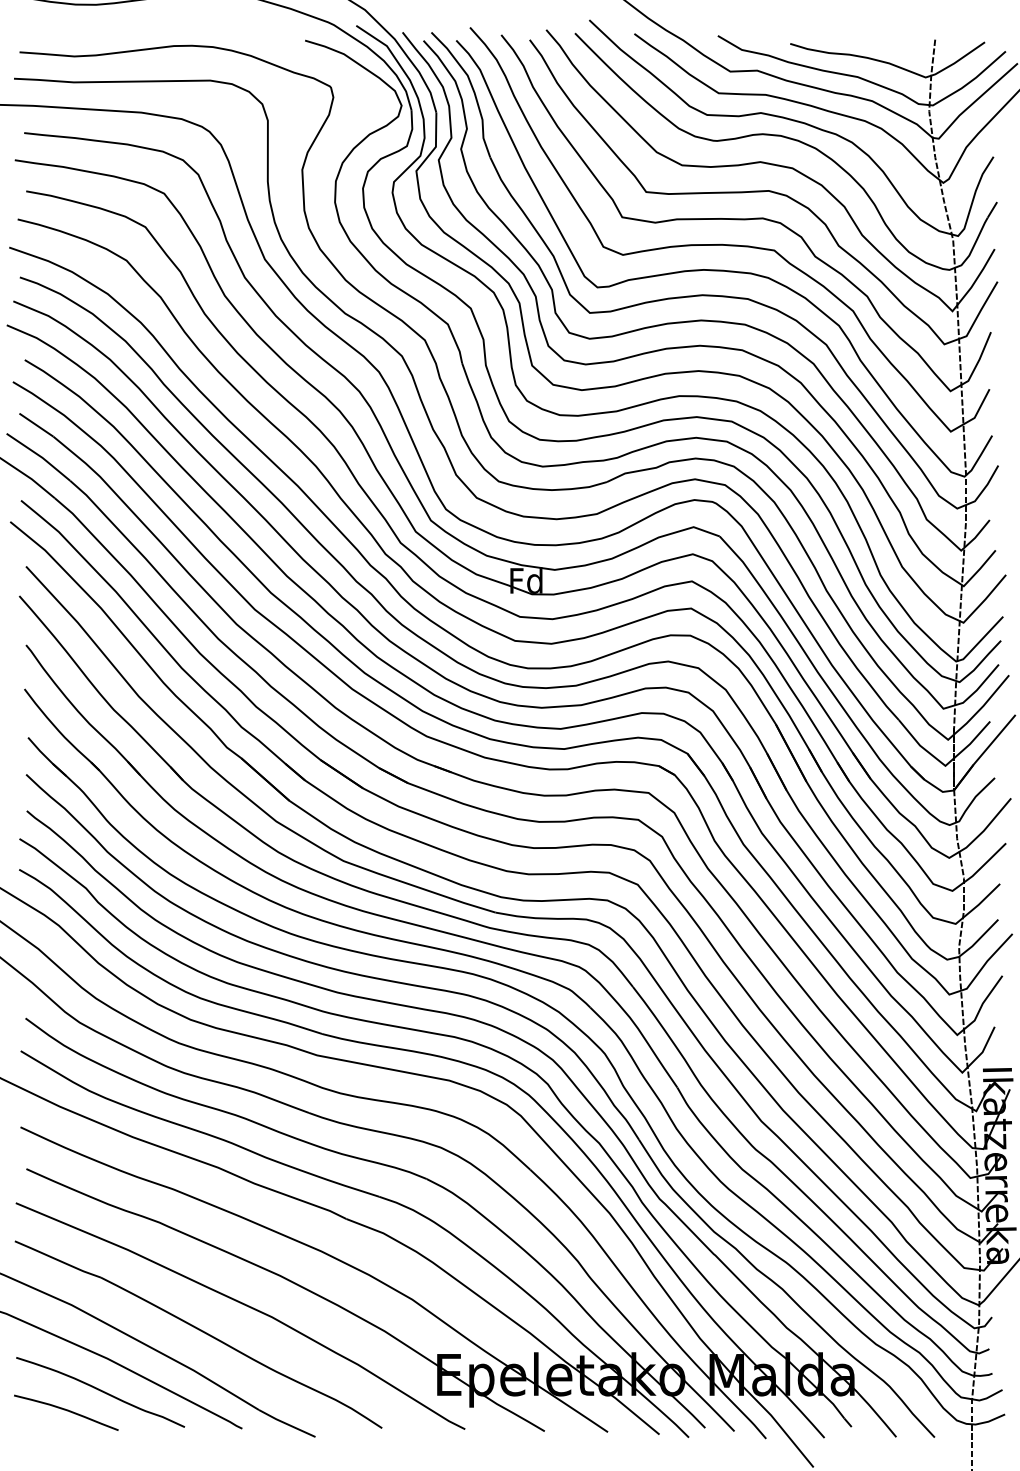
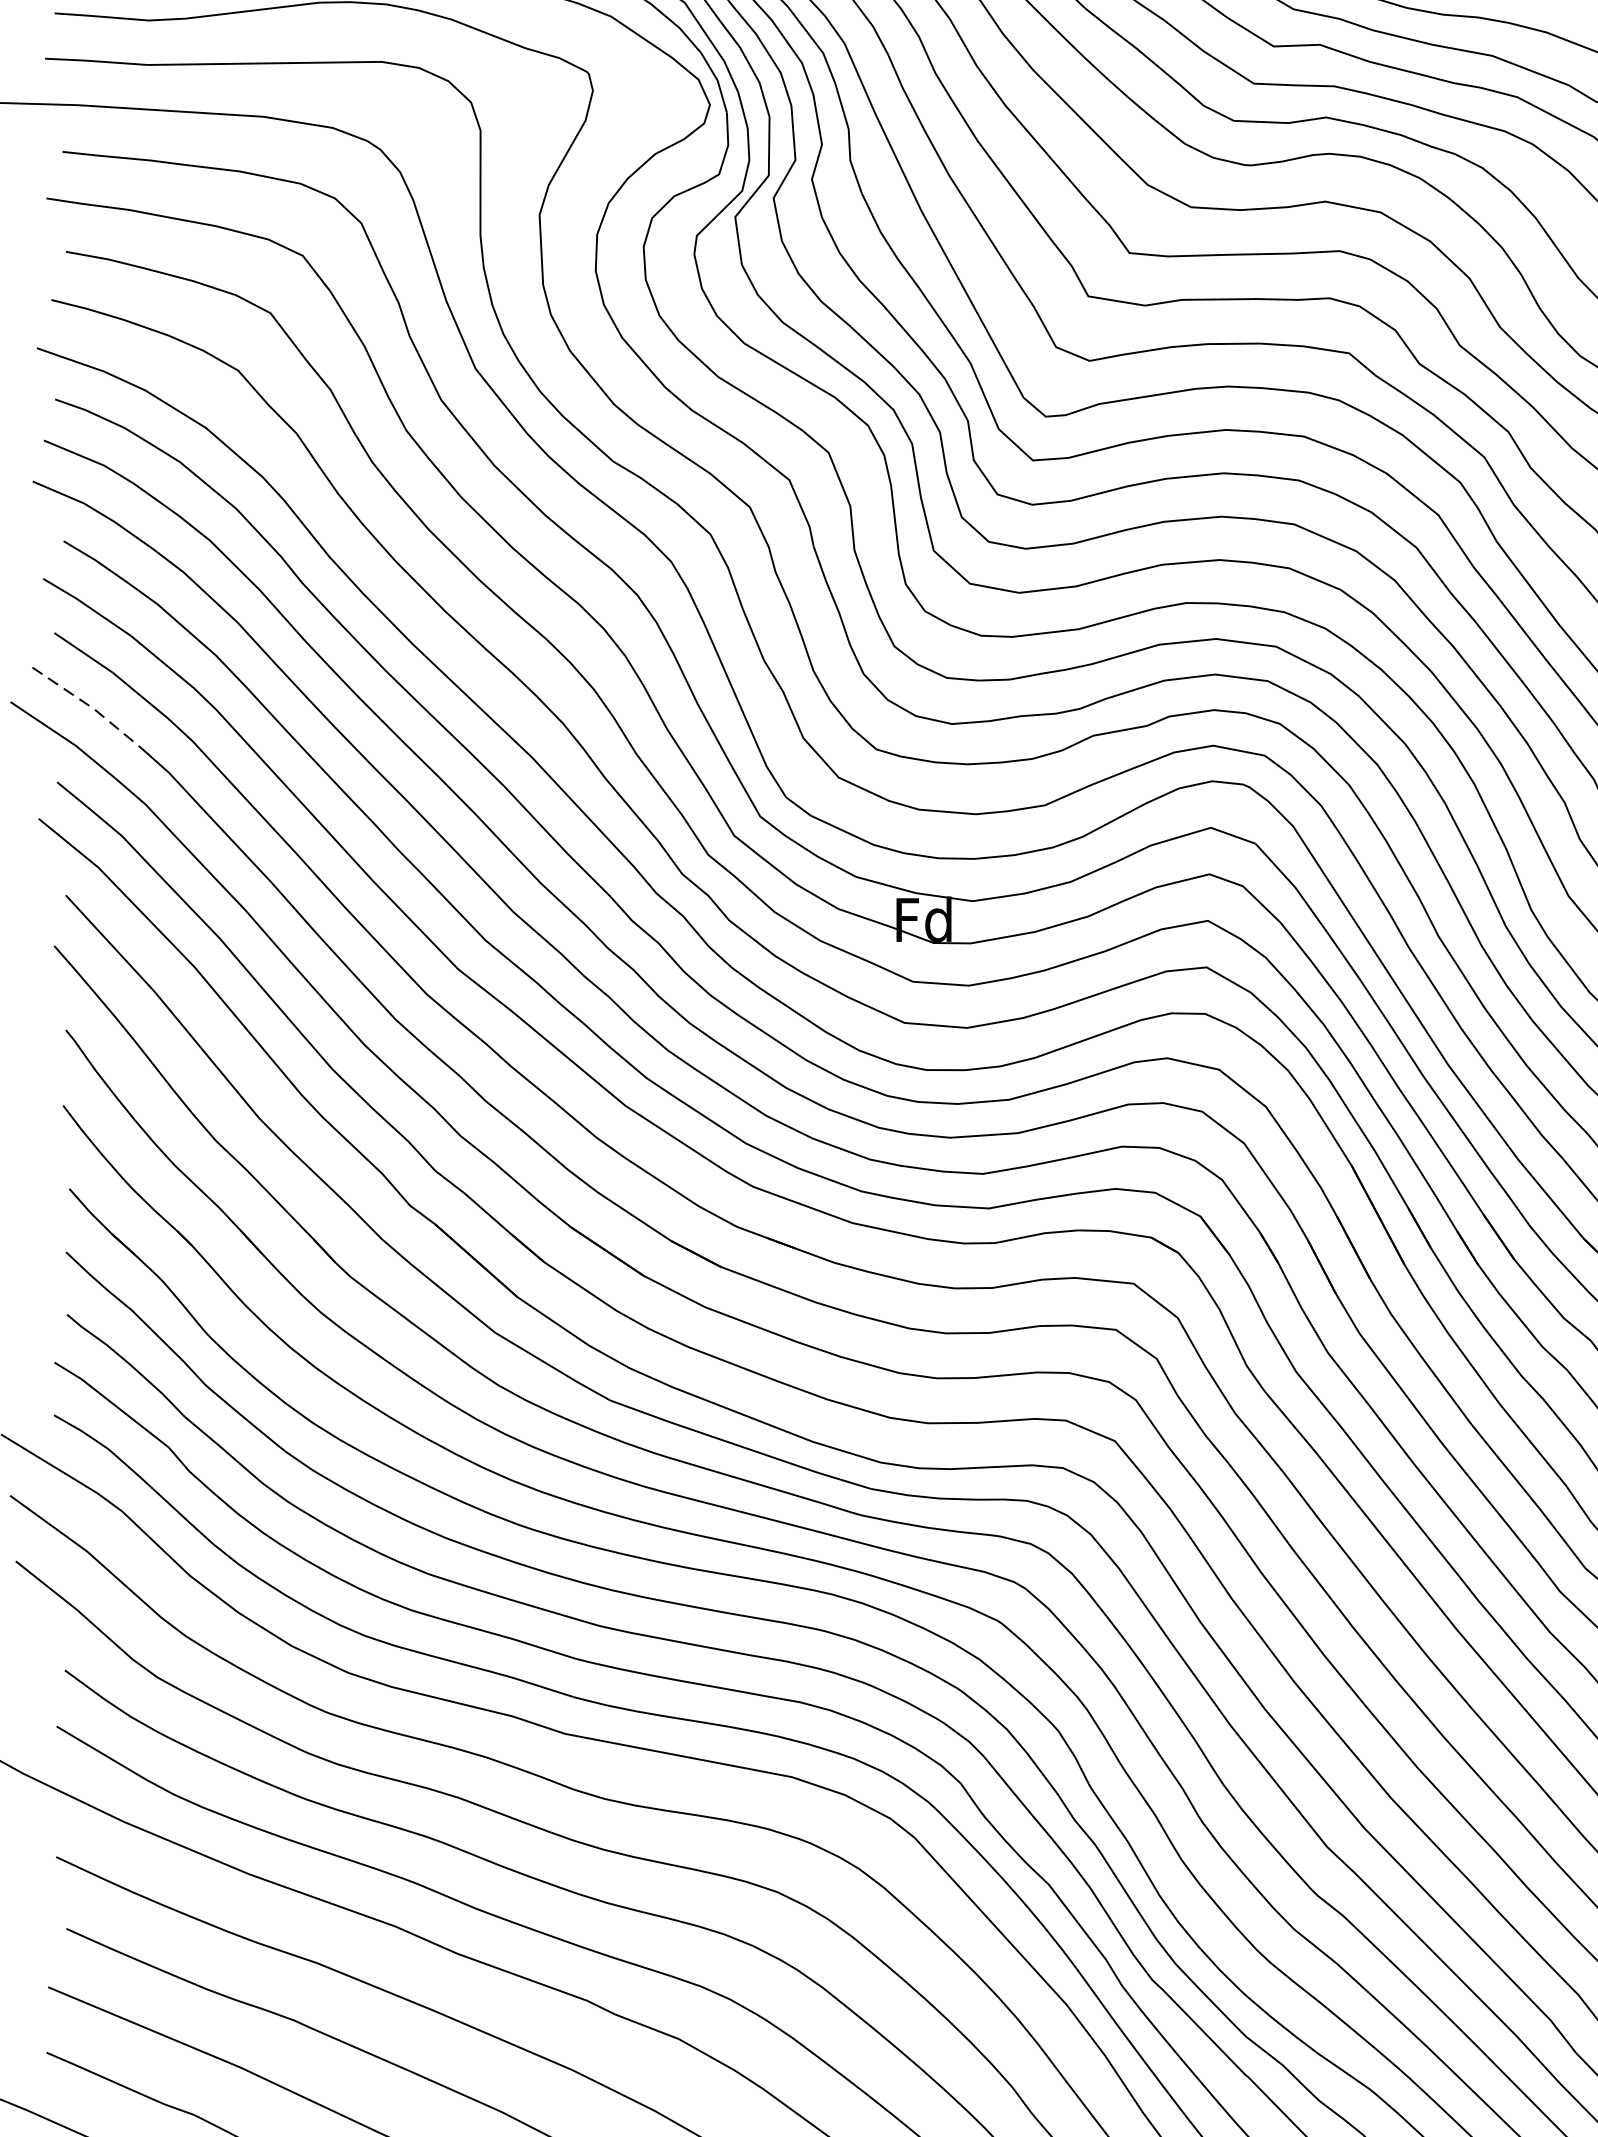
line: (40, 456) -> (90, 706), solid -> dashed

